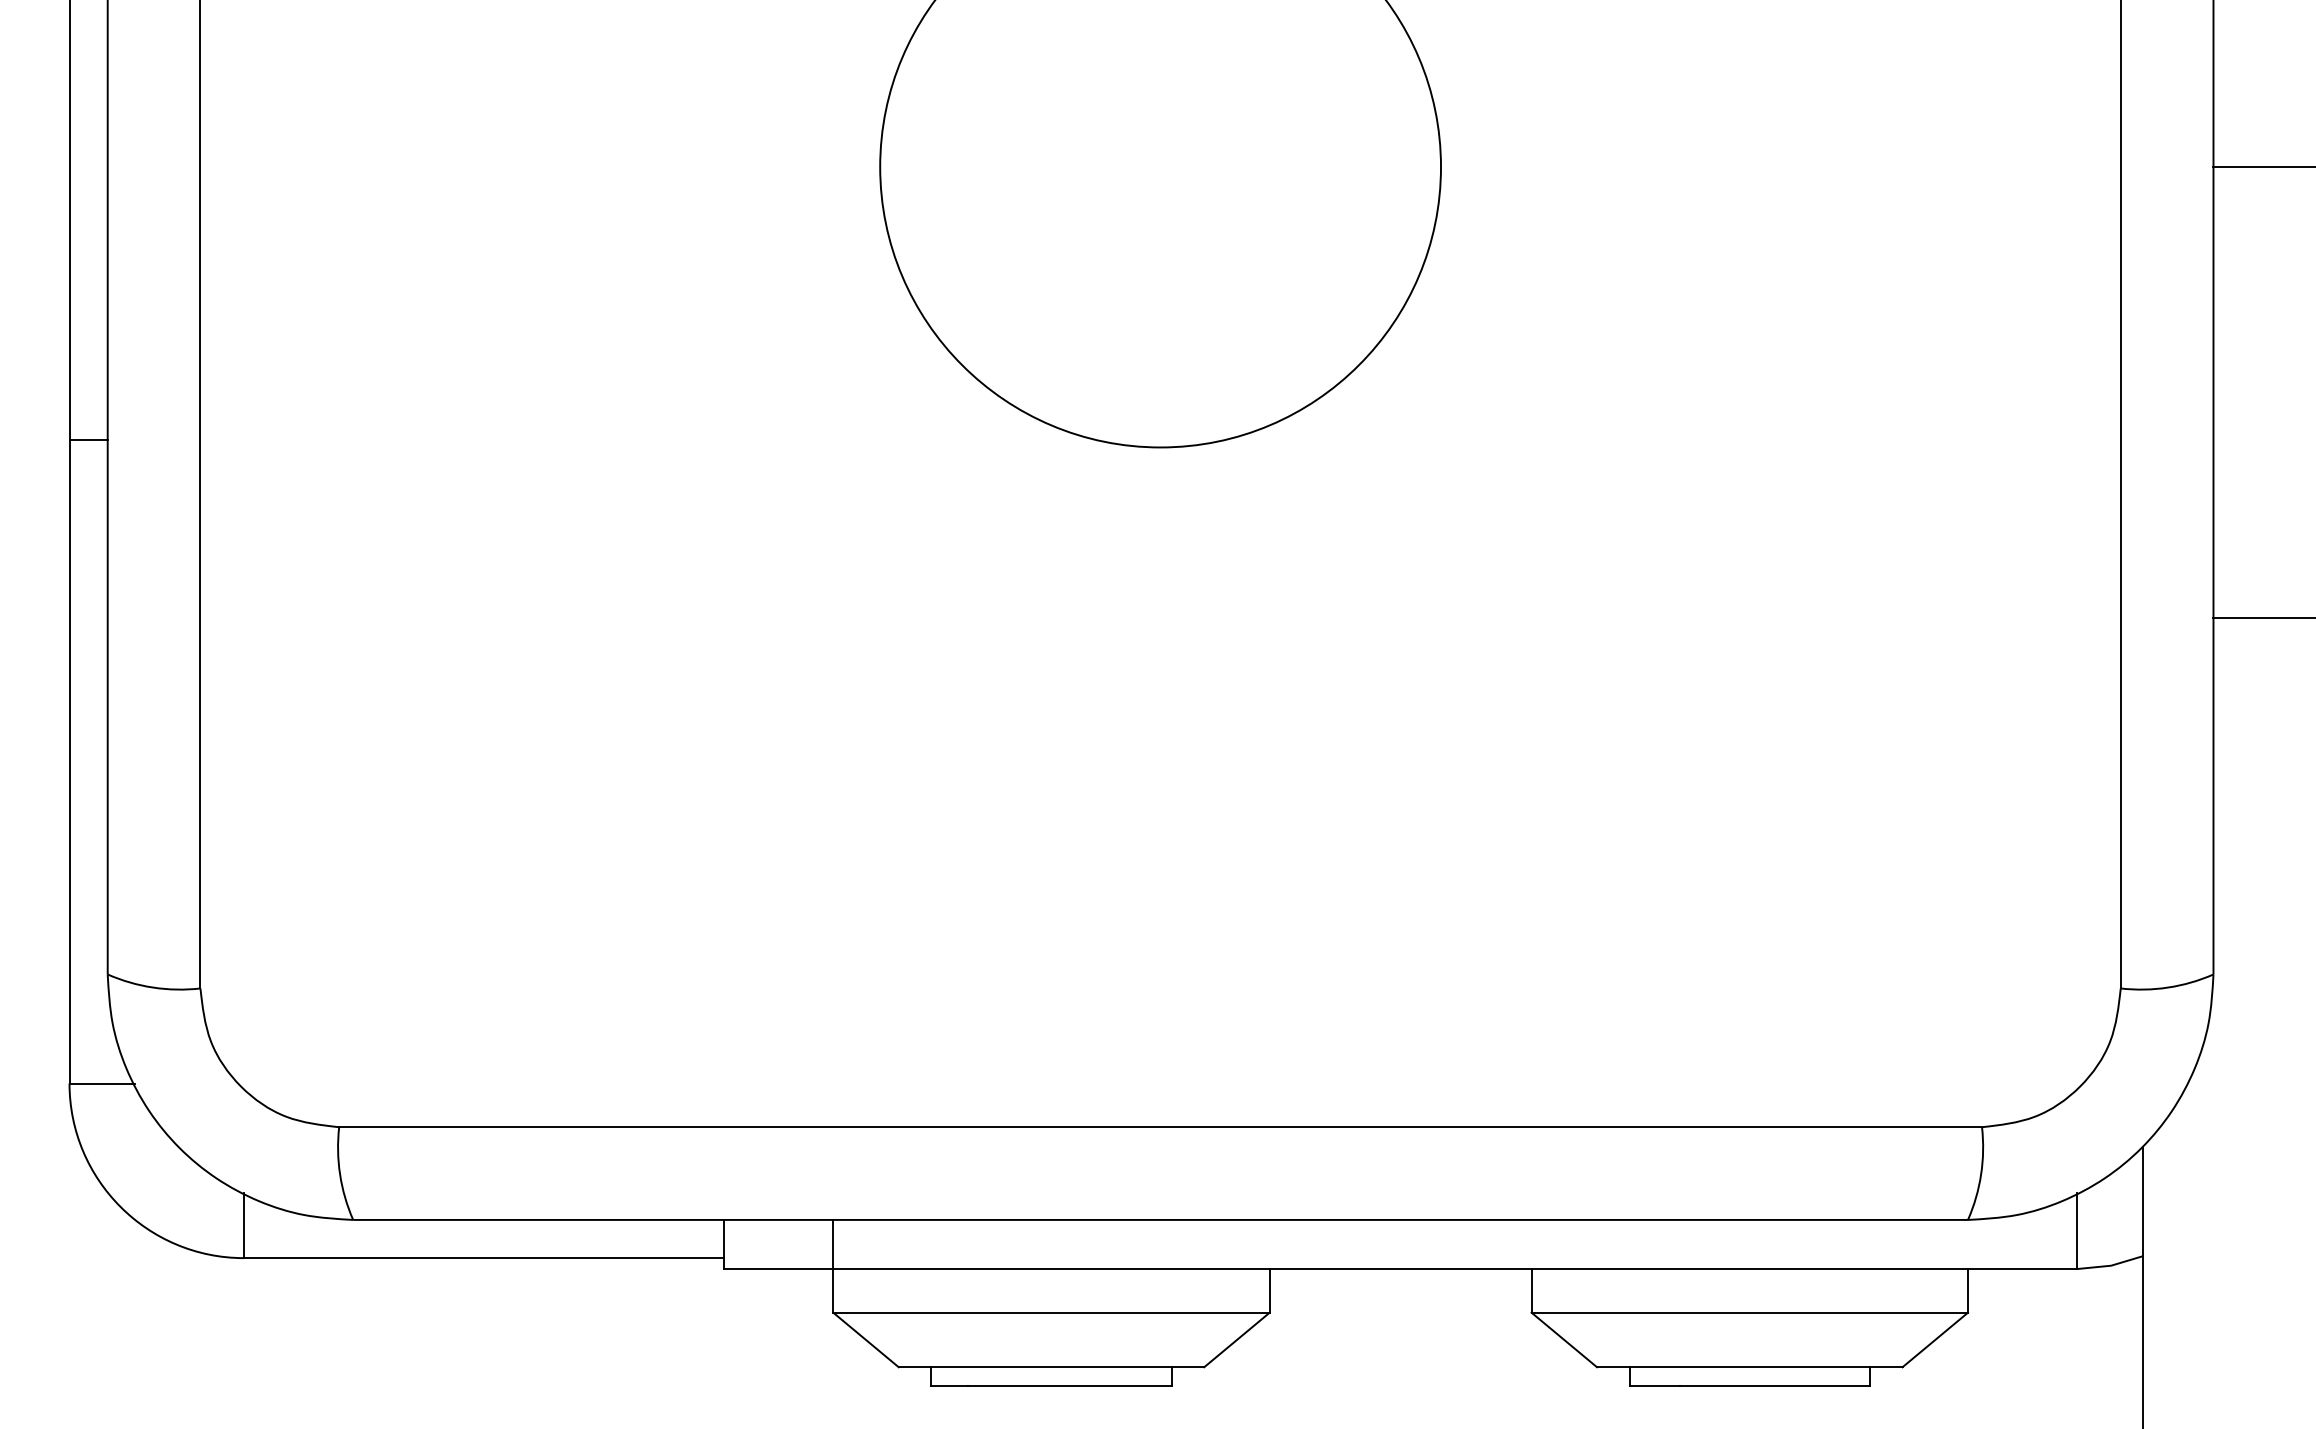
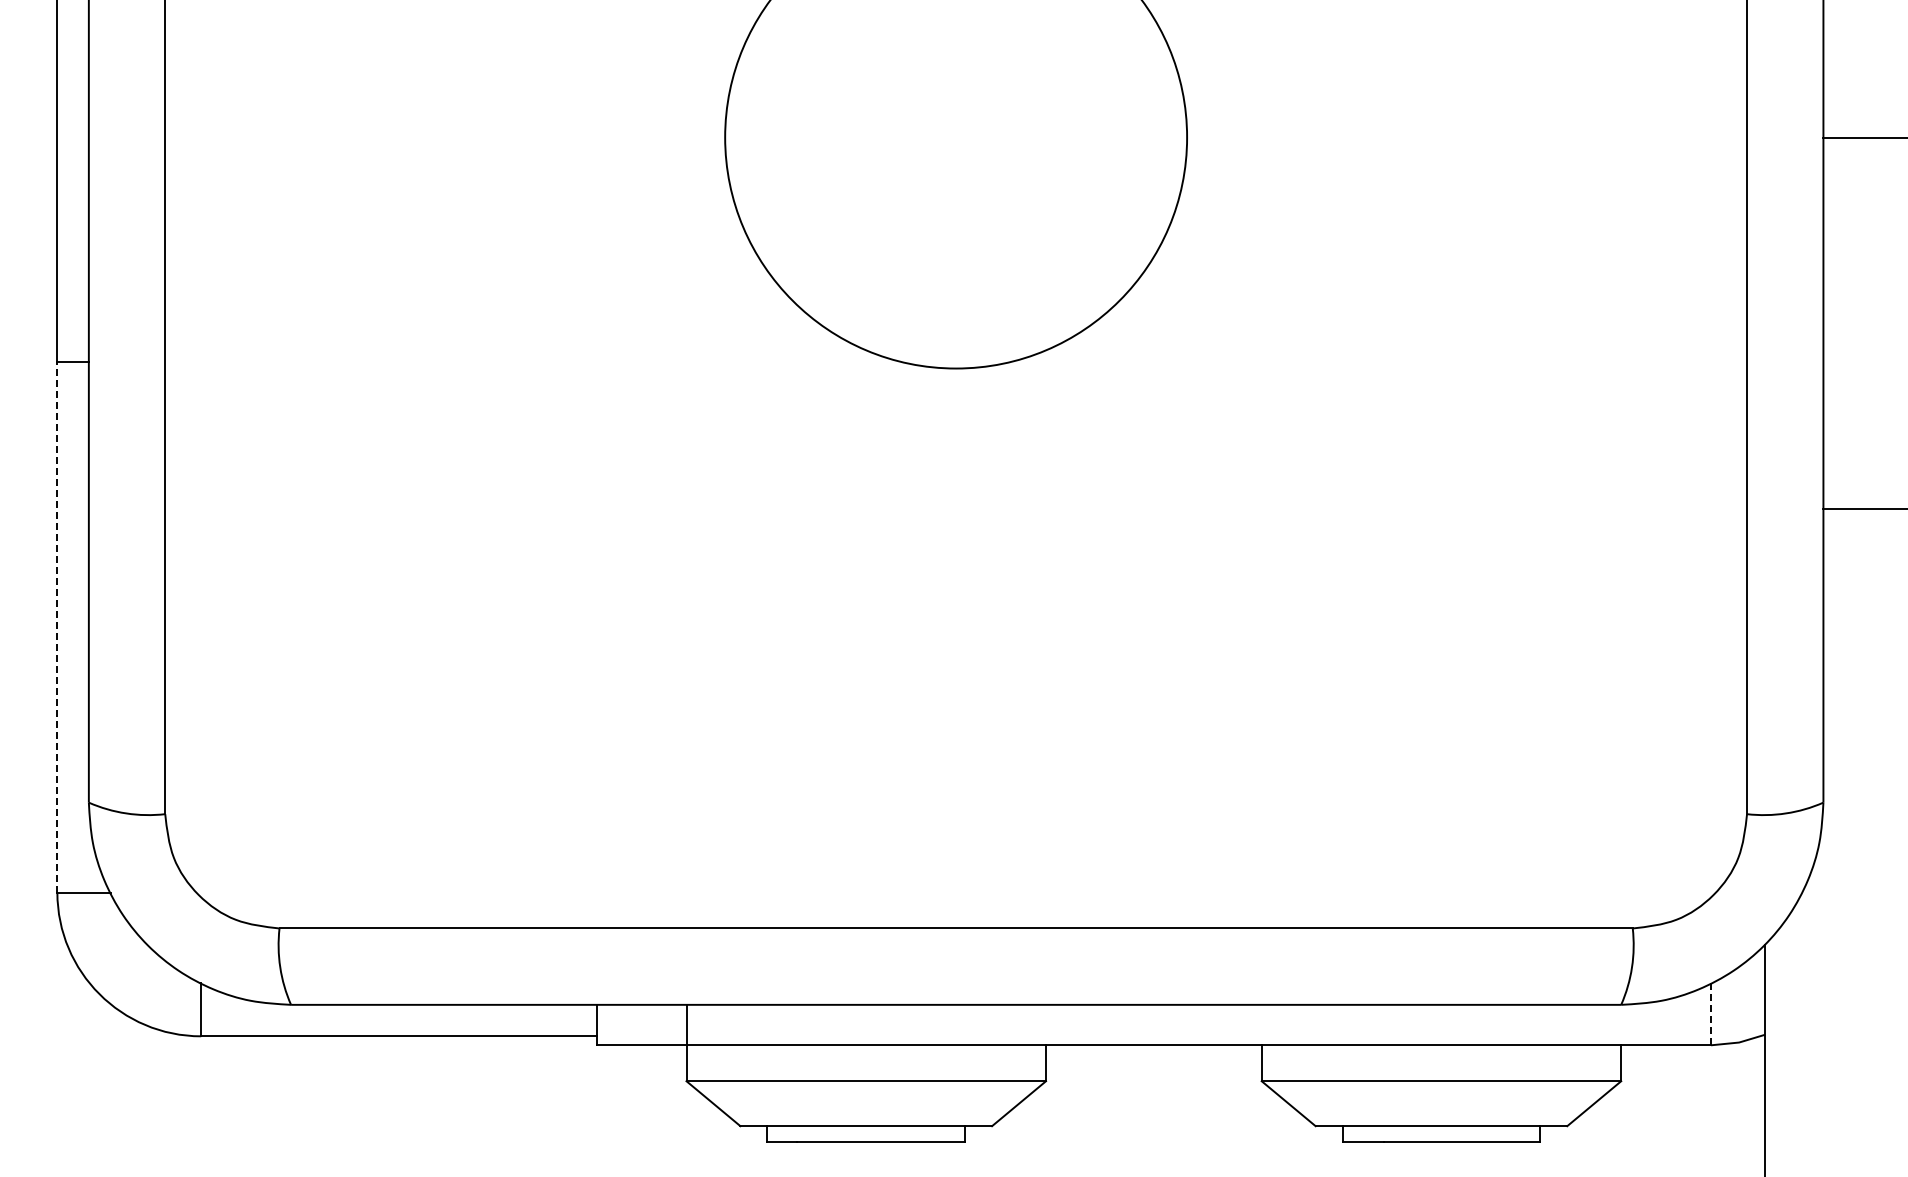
line: (69, 760) -> (57, 626), solid -> dashed
line: (2077, 1231) -> (1711, 1014), solid -> dashed

